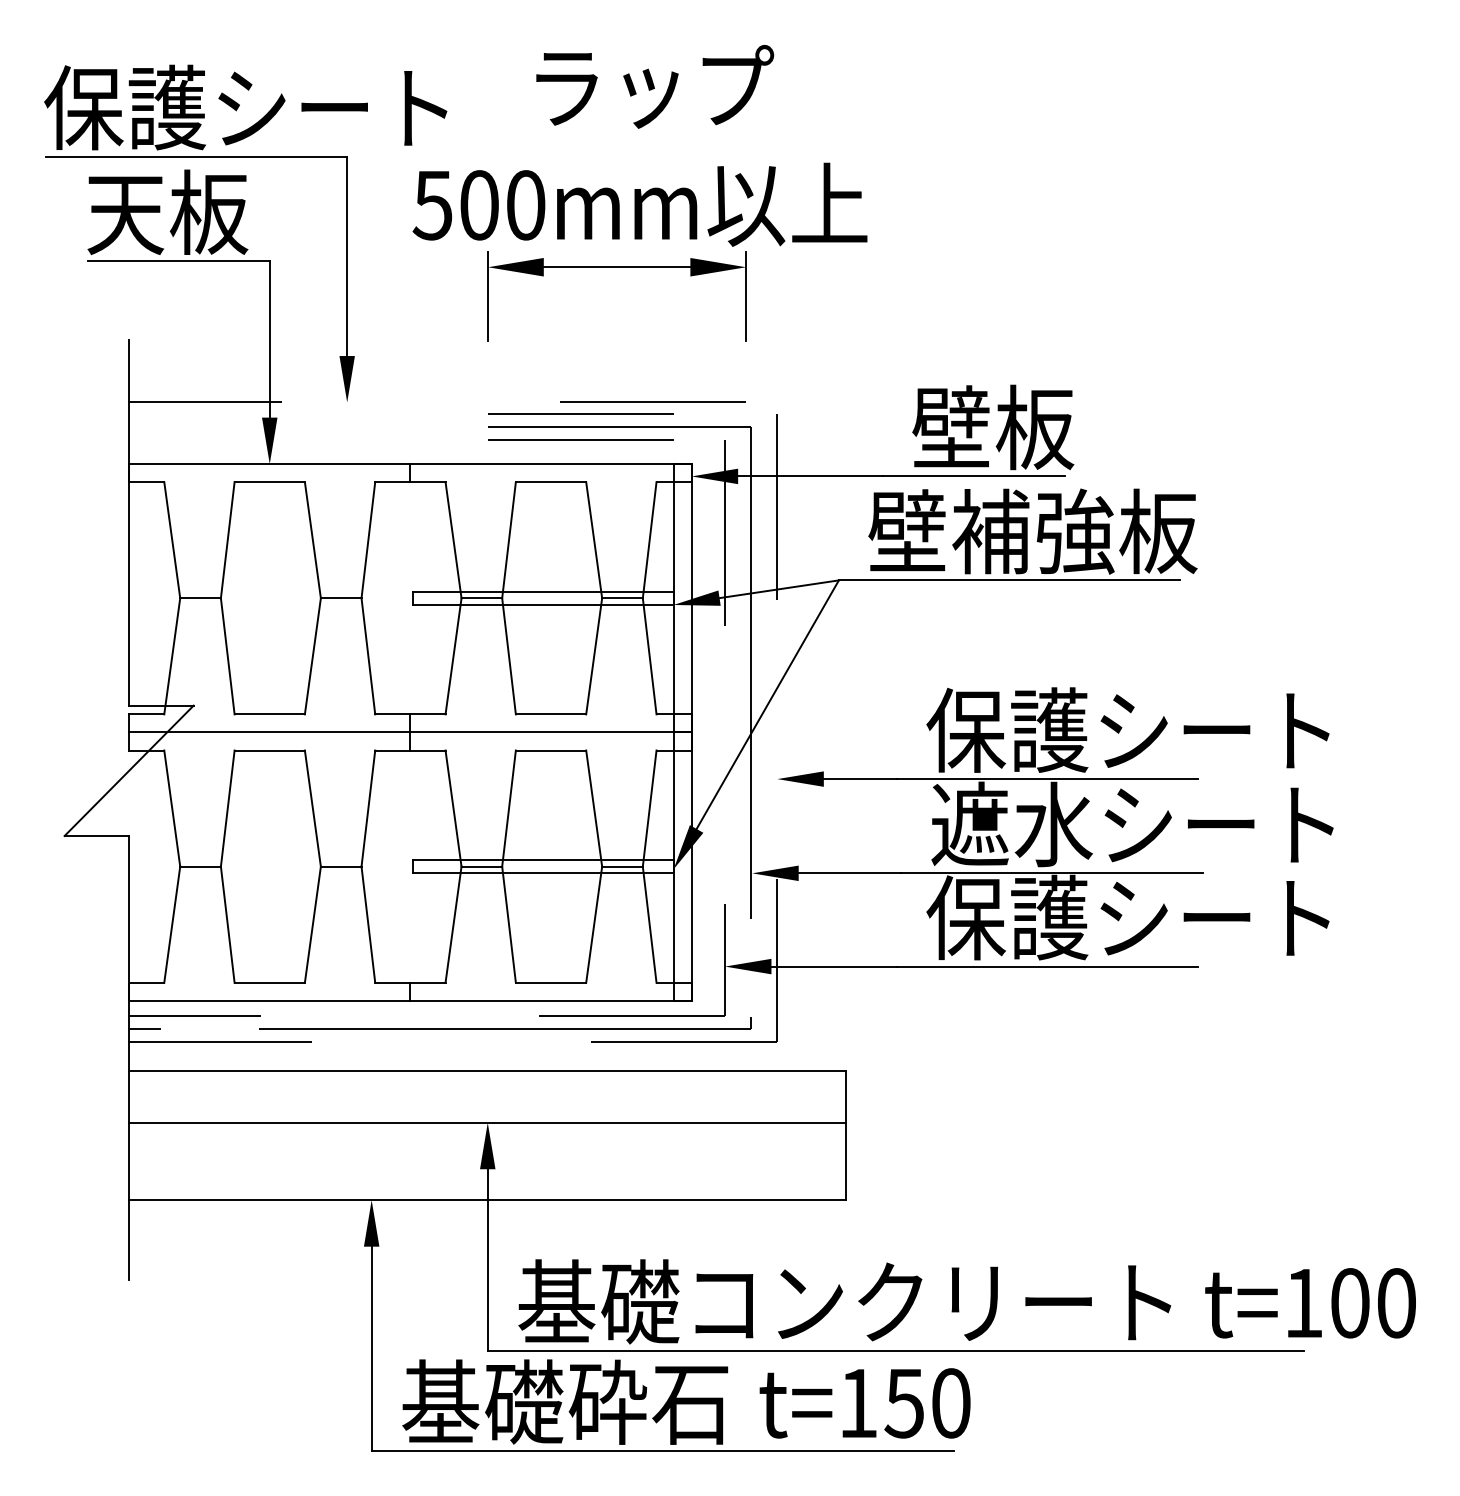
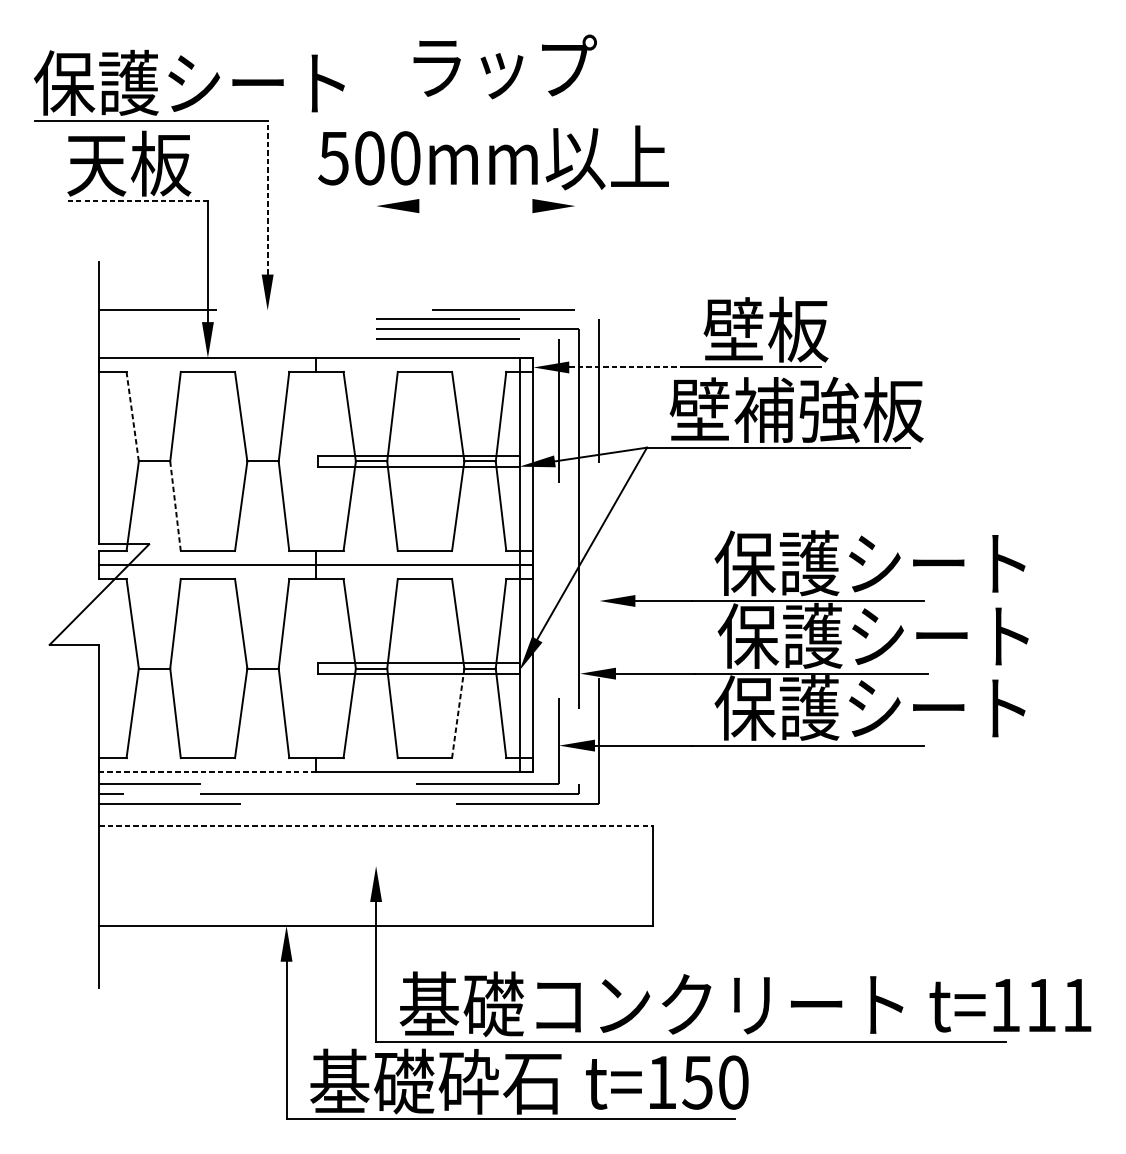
line: (347, 256) -> (267, 197), solid -> dashed
line: (178, 261) -> (137, 201), solid -> dashed
line: (616, 267) -> (475, 206), removed
line: (488, 295) -> (376, 227), removed
line: (746, 295) -> (575, 227), removed
line: (810, 476) -> (625, 367), solid -> dashed
line: (172, 540) -> (132, 416), solid -> dashed
line: (227, 656) -> (175, 506), solid -> dashed
text: (1011, 824) -> (780, 636), 遮水シート -> 保護シート
line: (594, 924) -> (458, 713), solid -> dashed
line: (269, 1000) -> (207, 771), solid -> dashed
line: (487, 1071) -> (375, 826), solid -> dashed
line: (487, 1122) -> (375, 865), removed
text: (1373, 1303) -> (1059, 1005), t=100 -> t=111

